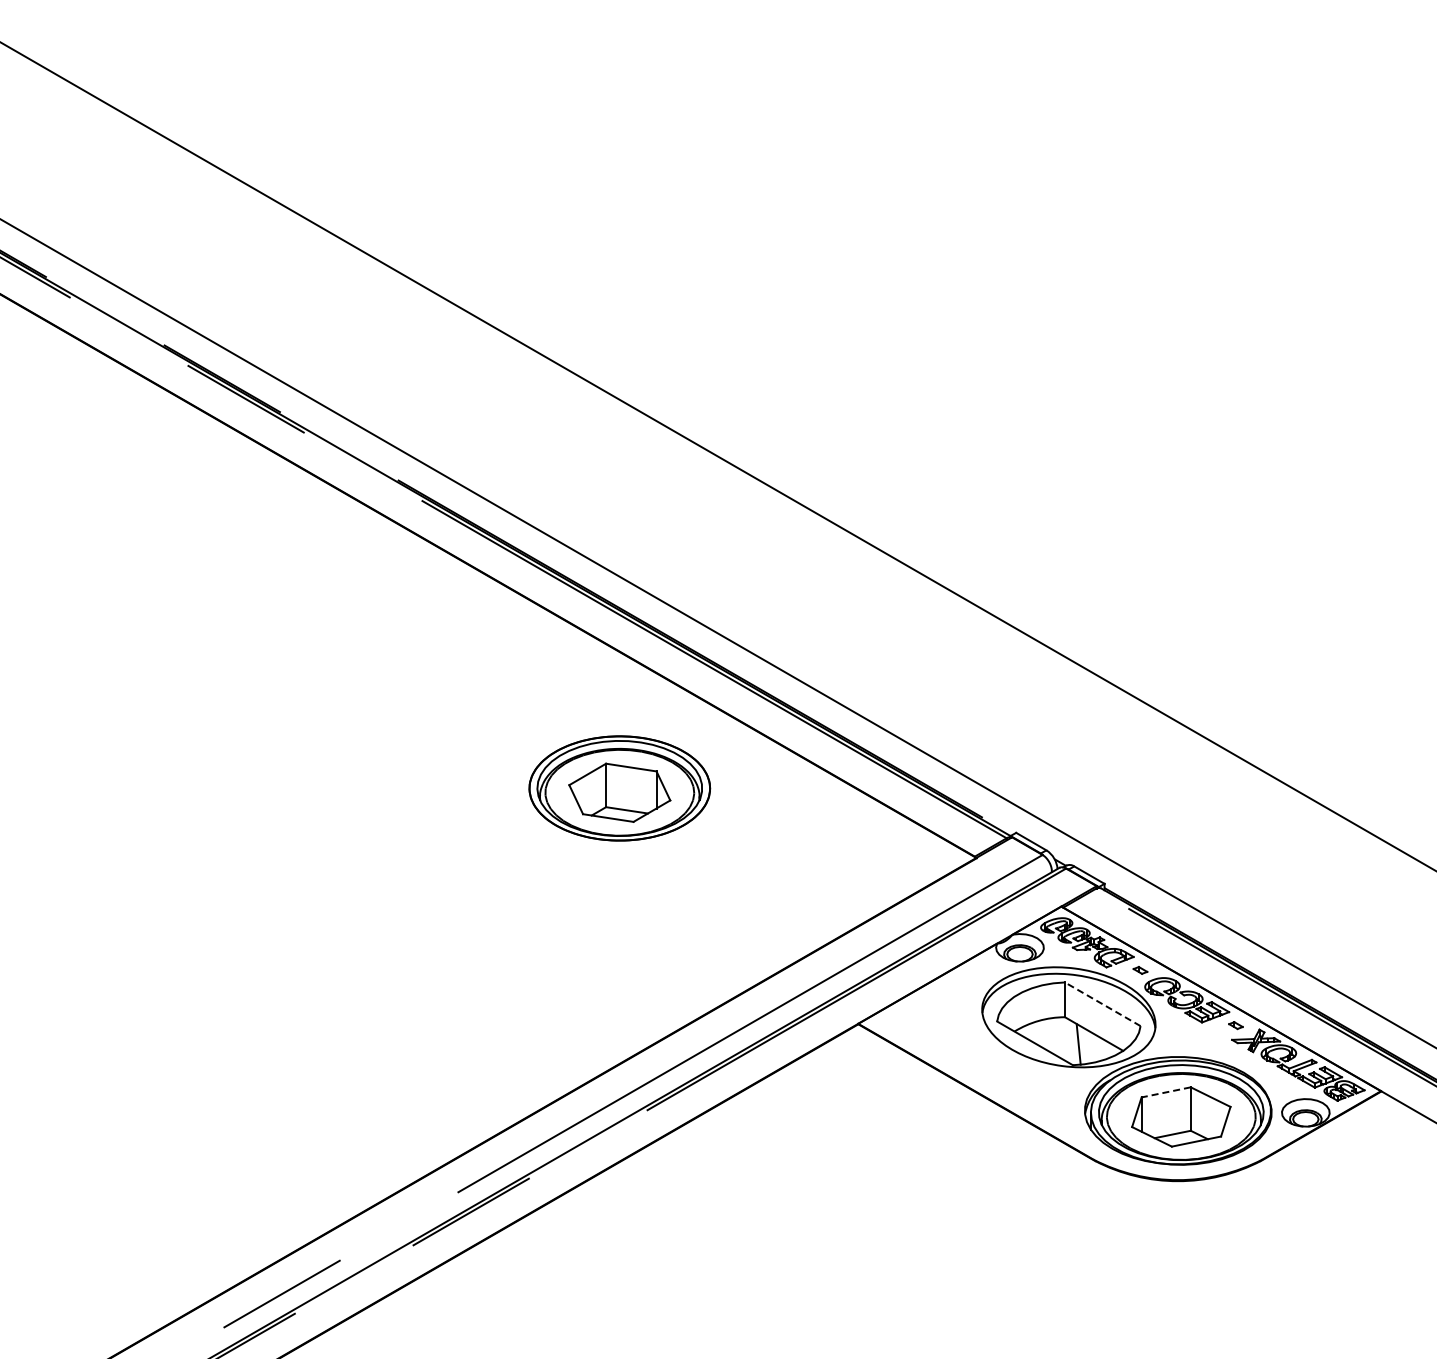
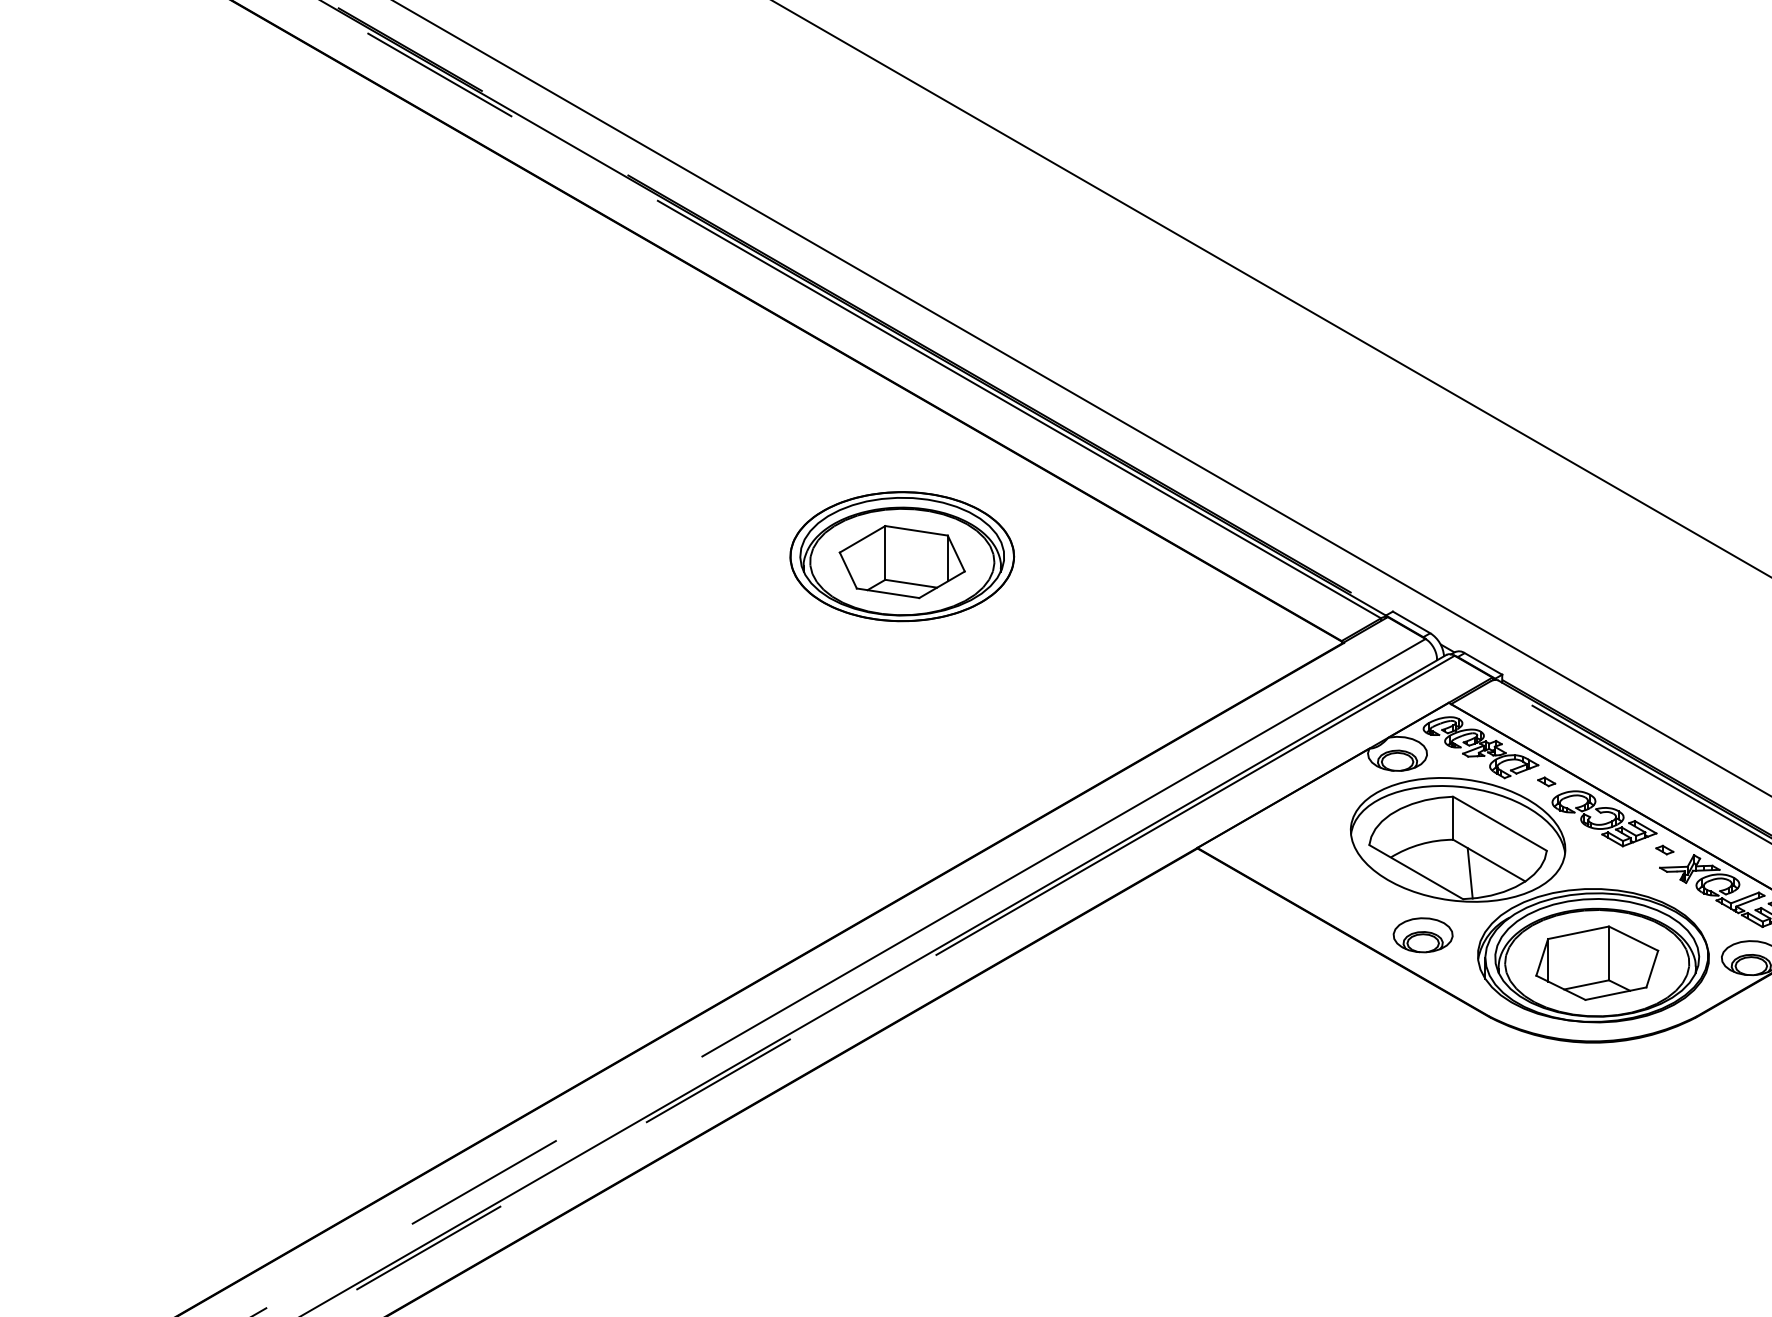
line: (1102, 1004) -> (1499, 824), dashed -> solid
line: (1165, 1092) -> (1577, 932), dashed -> solid
part: (1040, 1094) -> (1422, 935), added

